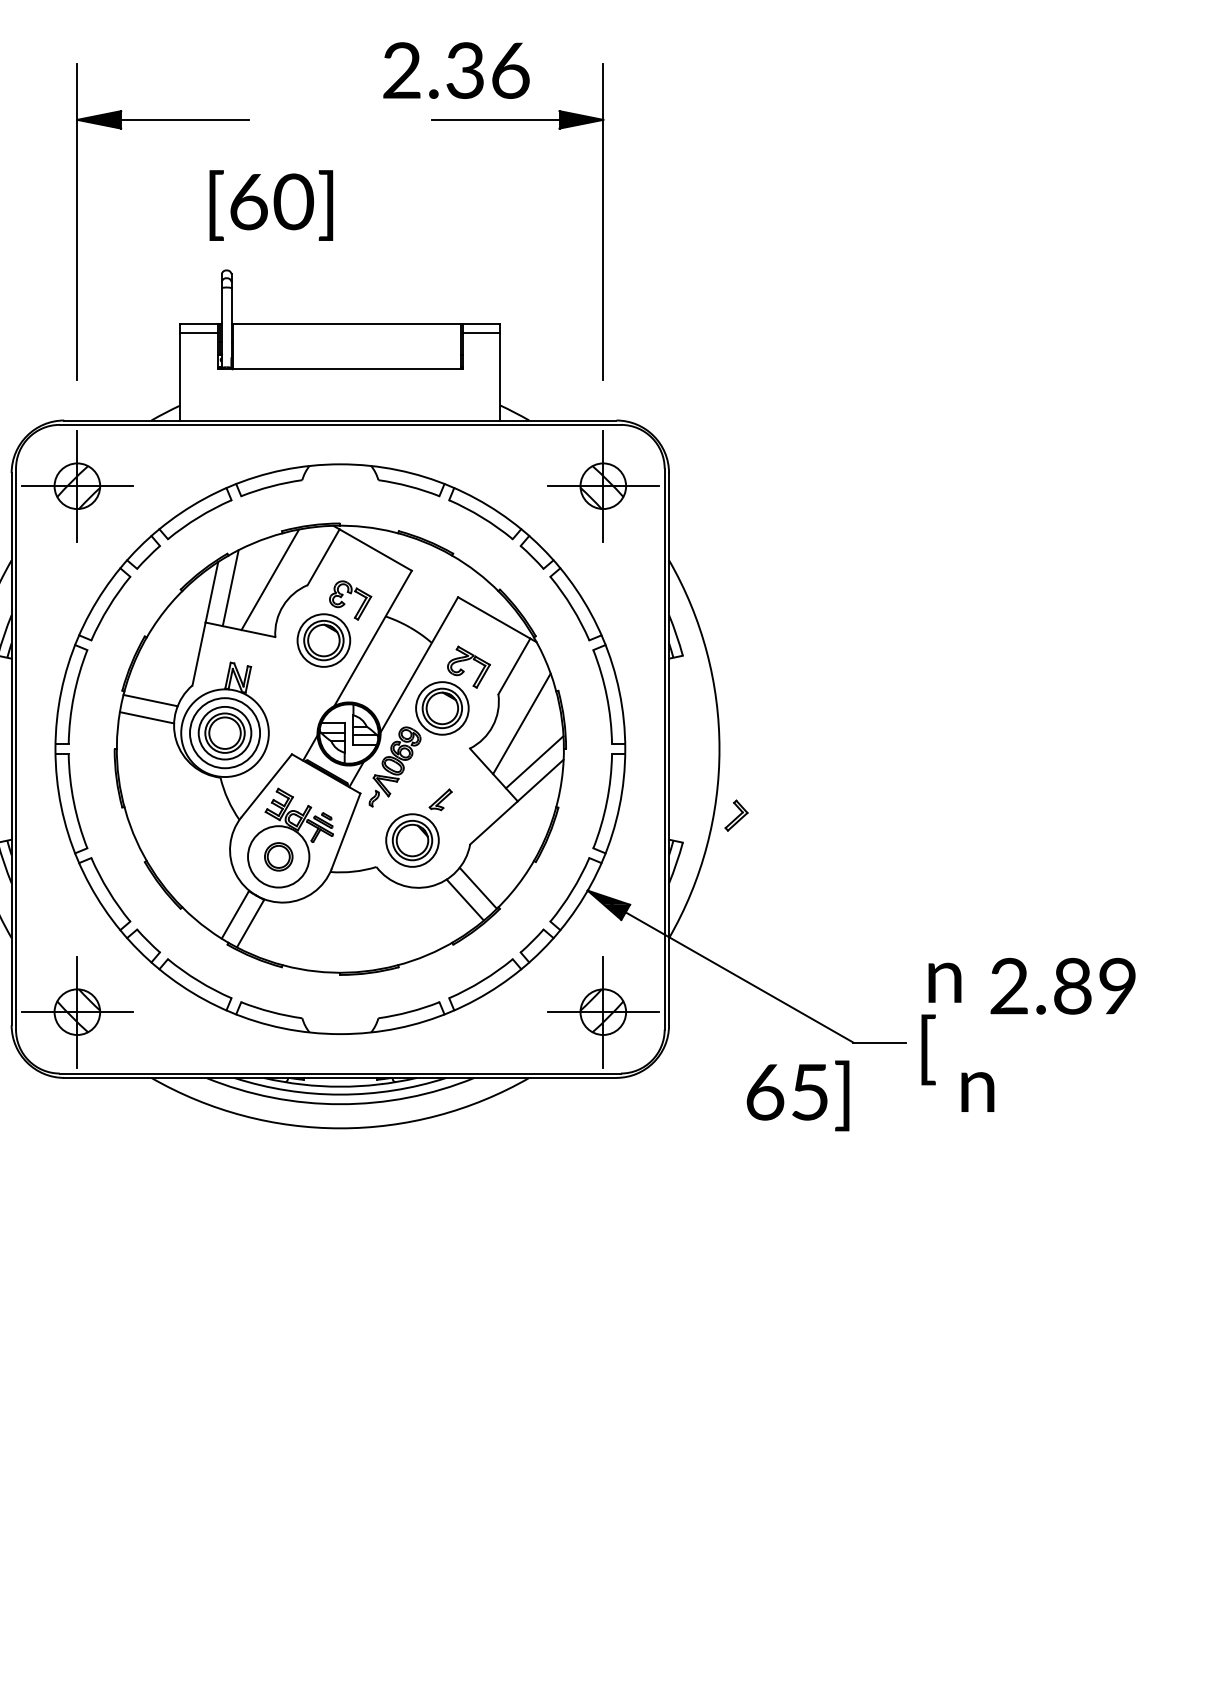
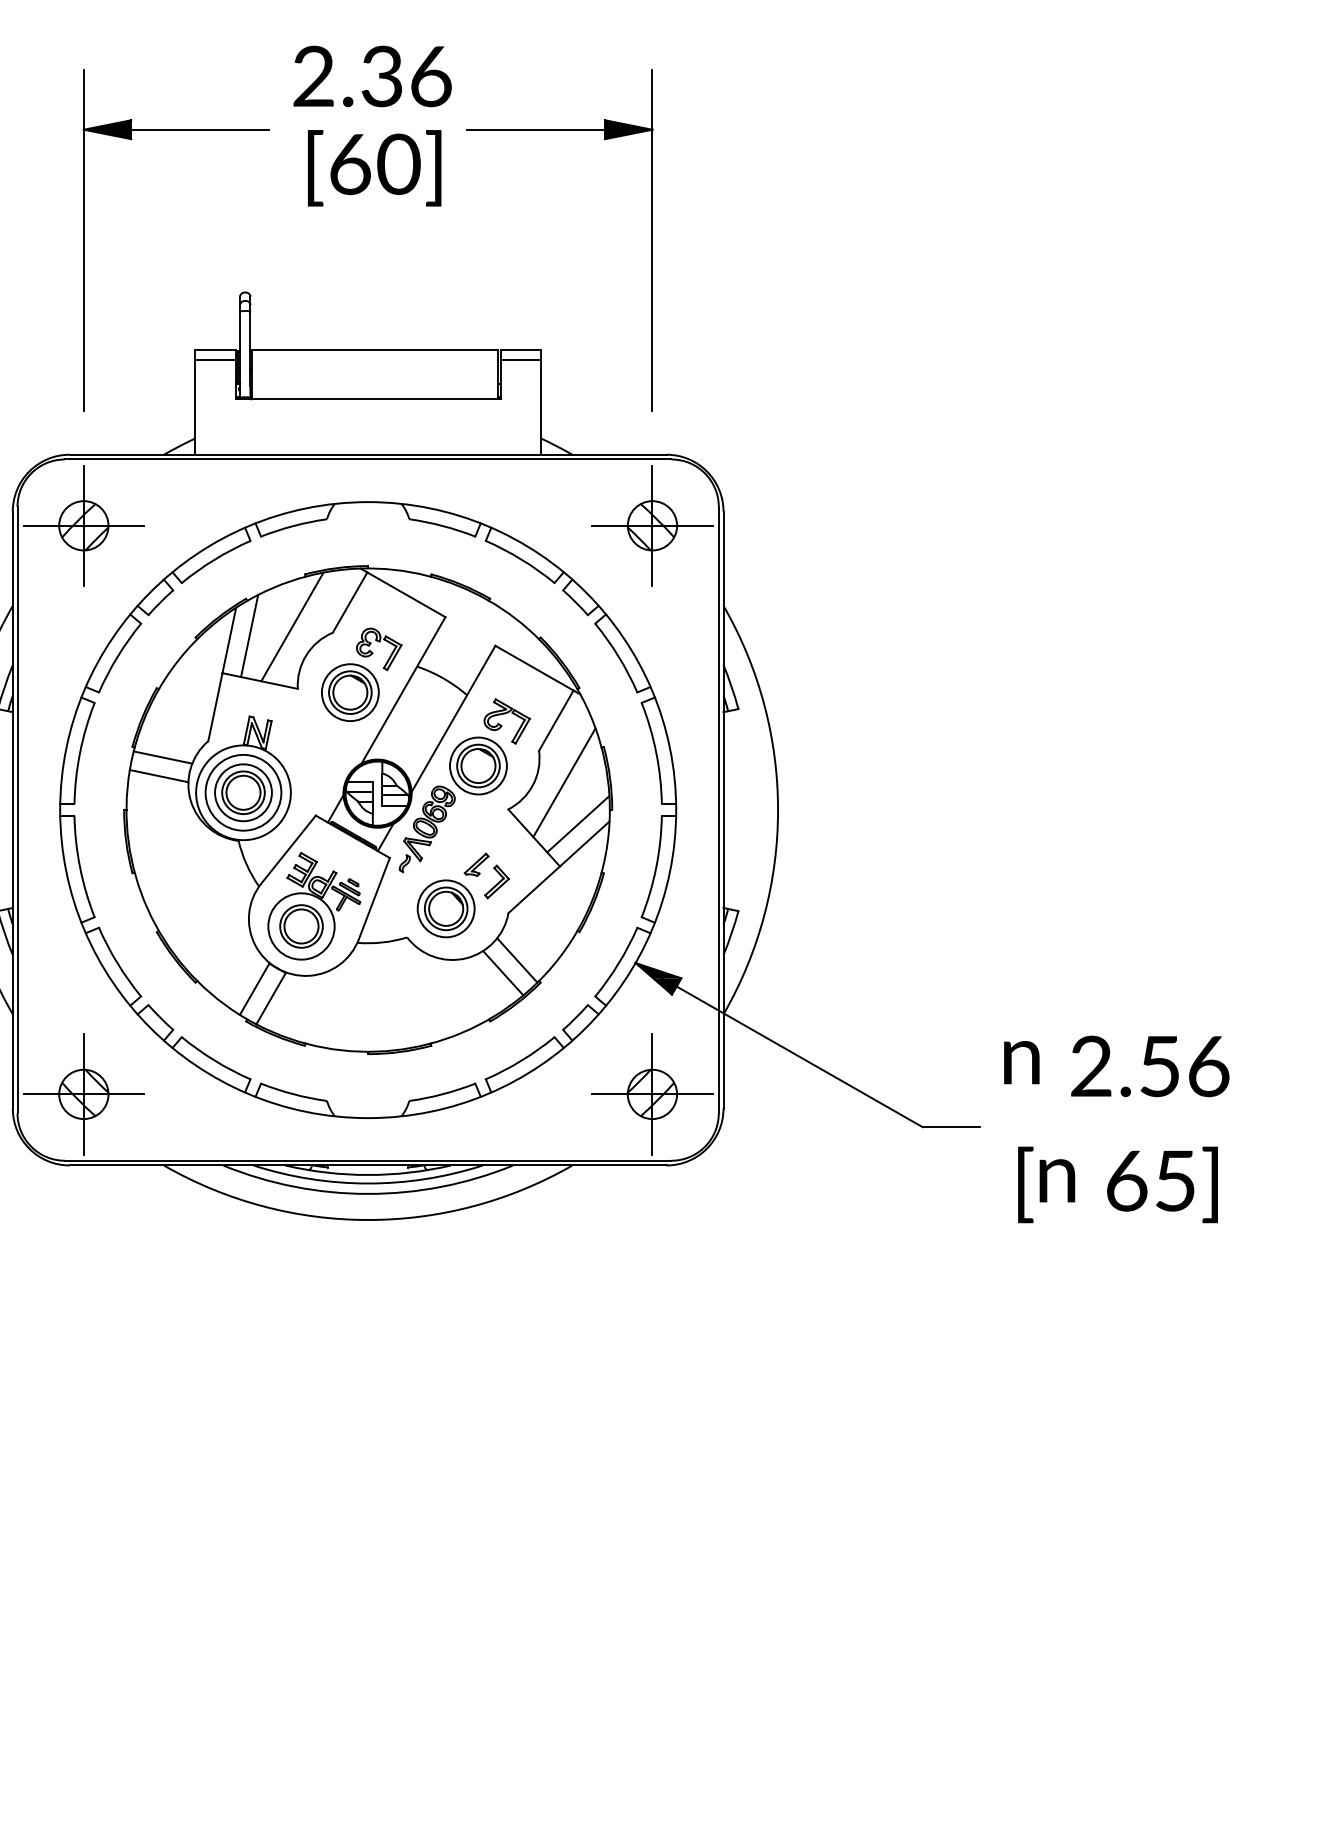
text: (456, 70) -> (372, 76), moved
text: (271, 205) -> (374, 168), moved
part: (736, 815) -> (496, 881), moved
part: (278, 856) -> (301, 926), size x1.43
text: (1095, 985) -> (1184, 1065), 2.89 -> 2.56
text: (928, 1049) -> (1025, 1184), moved
text: (797, 1095) -> (1161, 1184), moved

